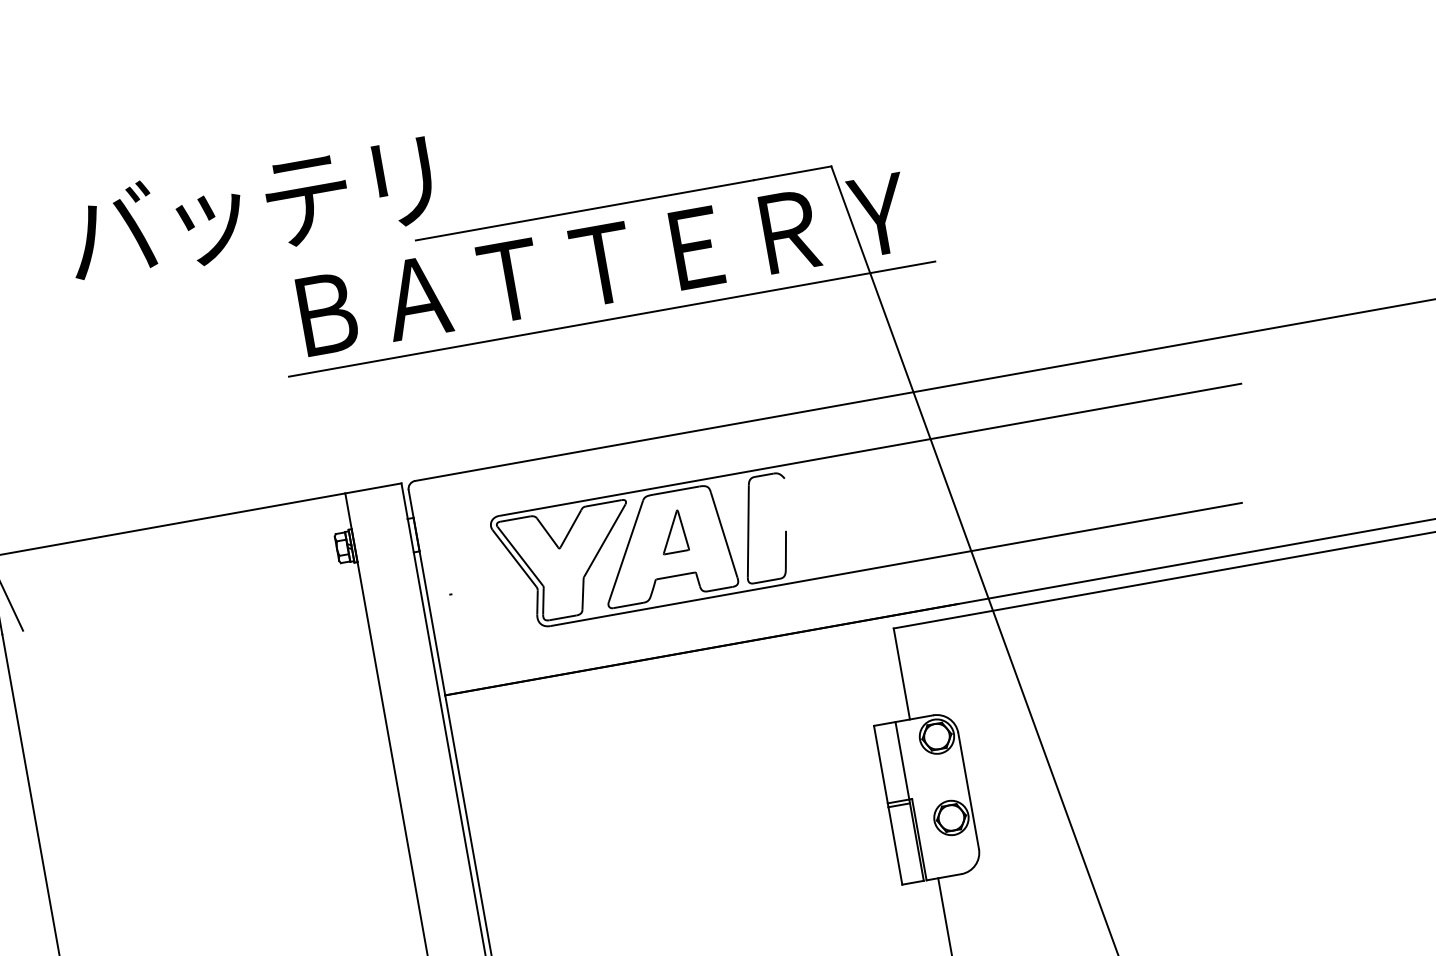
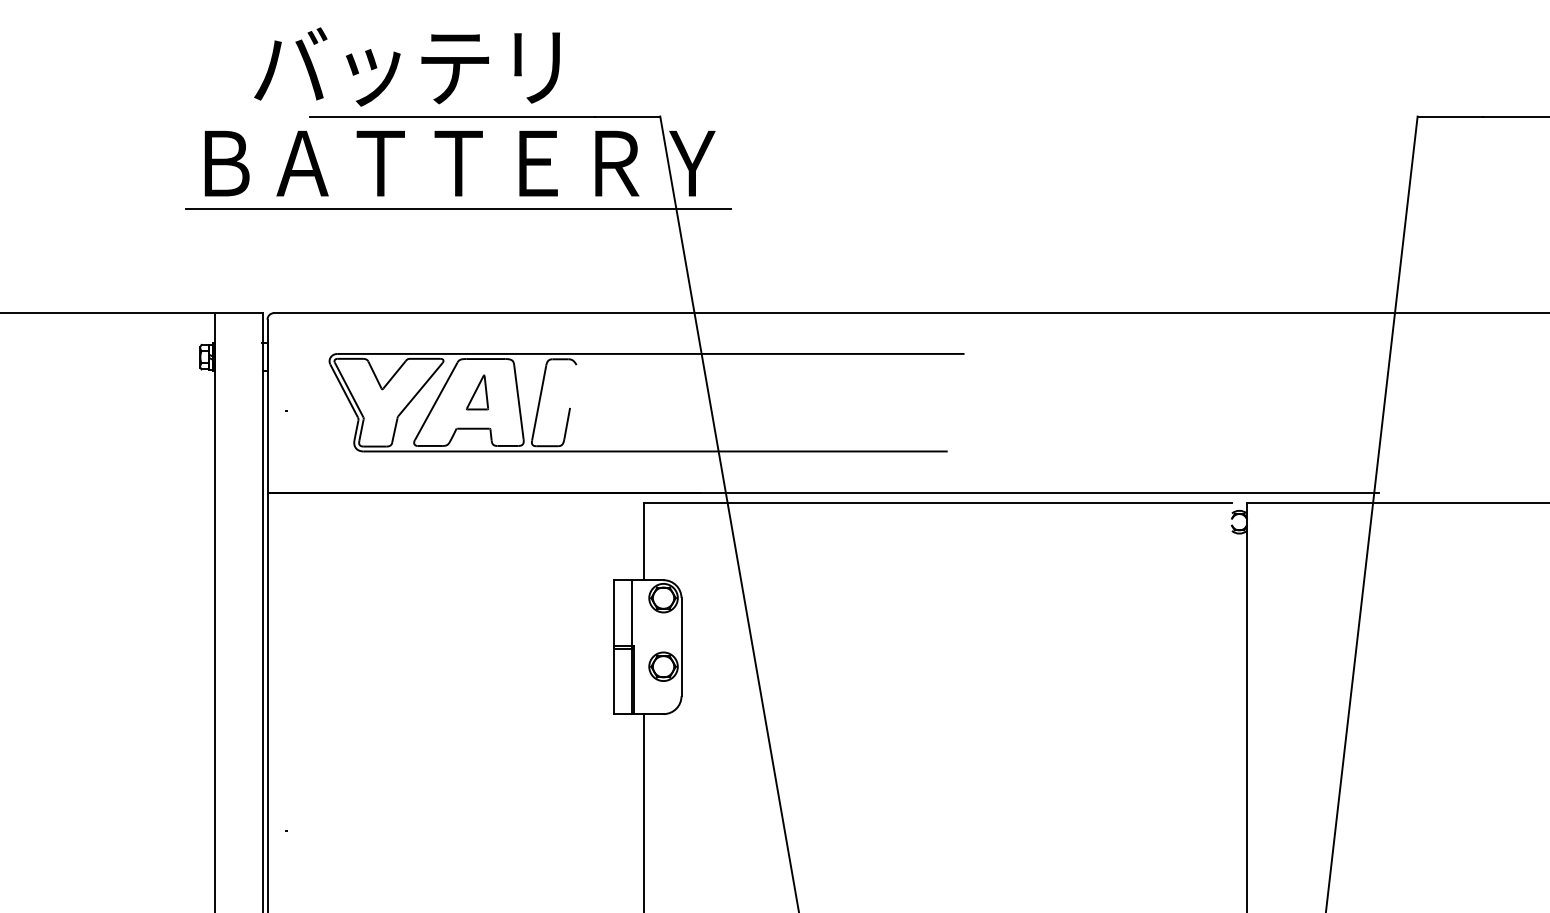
text: (249, 208) -> (406, 66), moved

